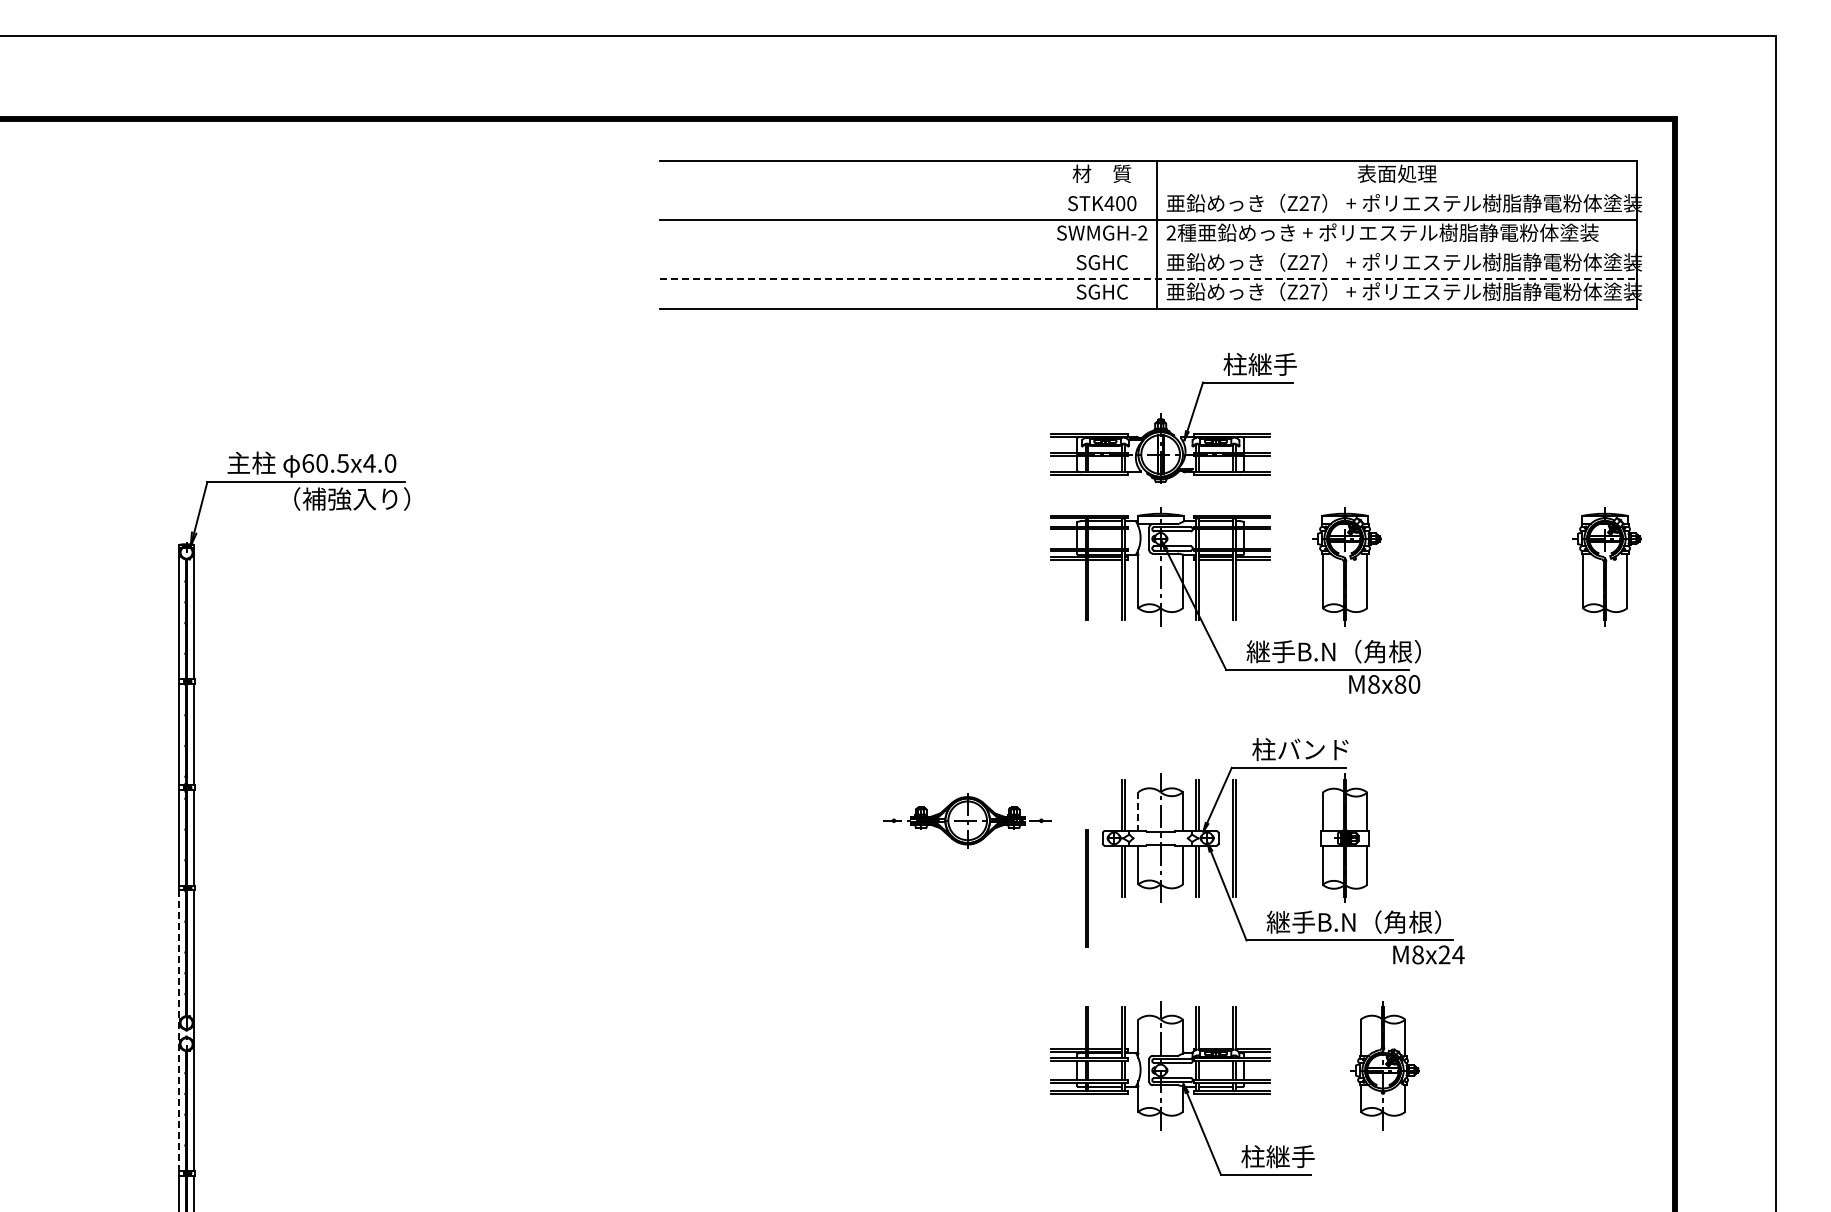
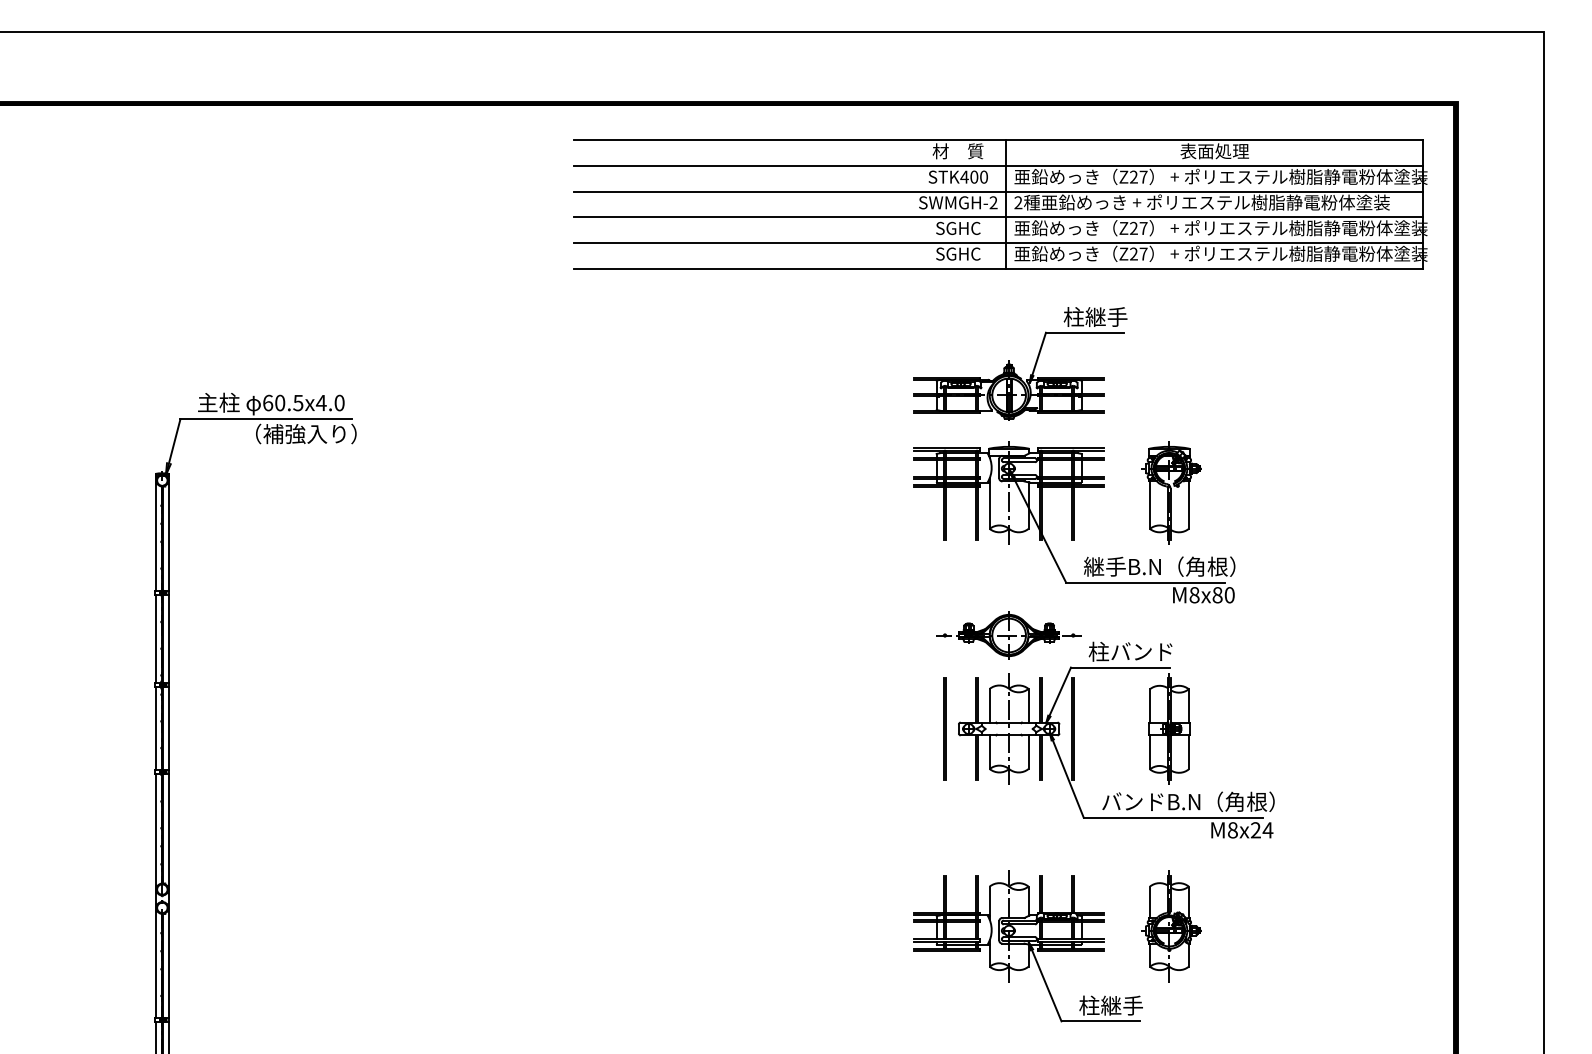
line: (1147, 190) -> (997, 165), added
line: (1147, 249) -> (997, 217), added
line: (1148, 279) -> (998, 243), dashed -> solid
part: (1606, 566) -> (1396, 492), removed
line: (1138, 812) -> (989, 706), dashed -> solid
part: (967, 820) -> (1008, 635), moved
line: (1086, 888) -> (944, 729), moved
text: (1366, 921) -> (1188, 801), 継手B.N（角根） -> バンドB.N（角根）
line: (179, 1031) -> (156, 896), dashed -> solid
part: (1384, 1065) -> (1170, 926), moved

